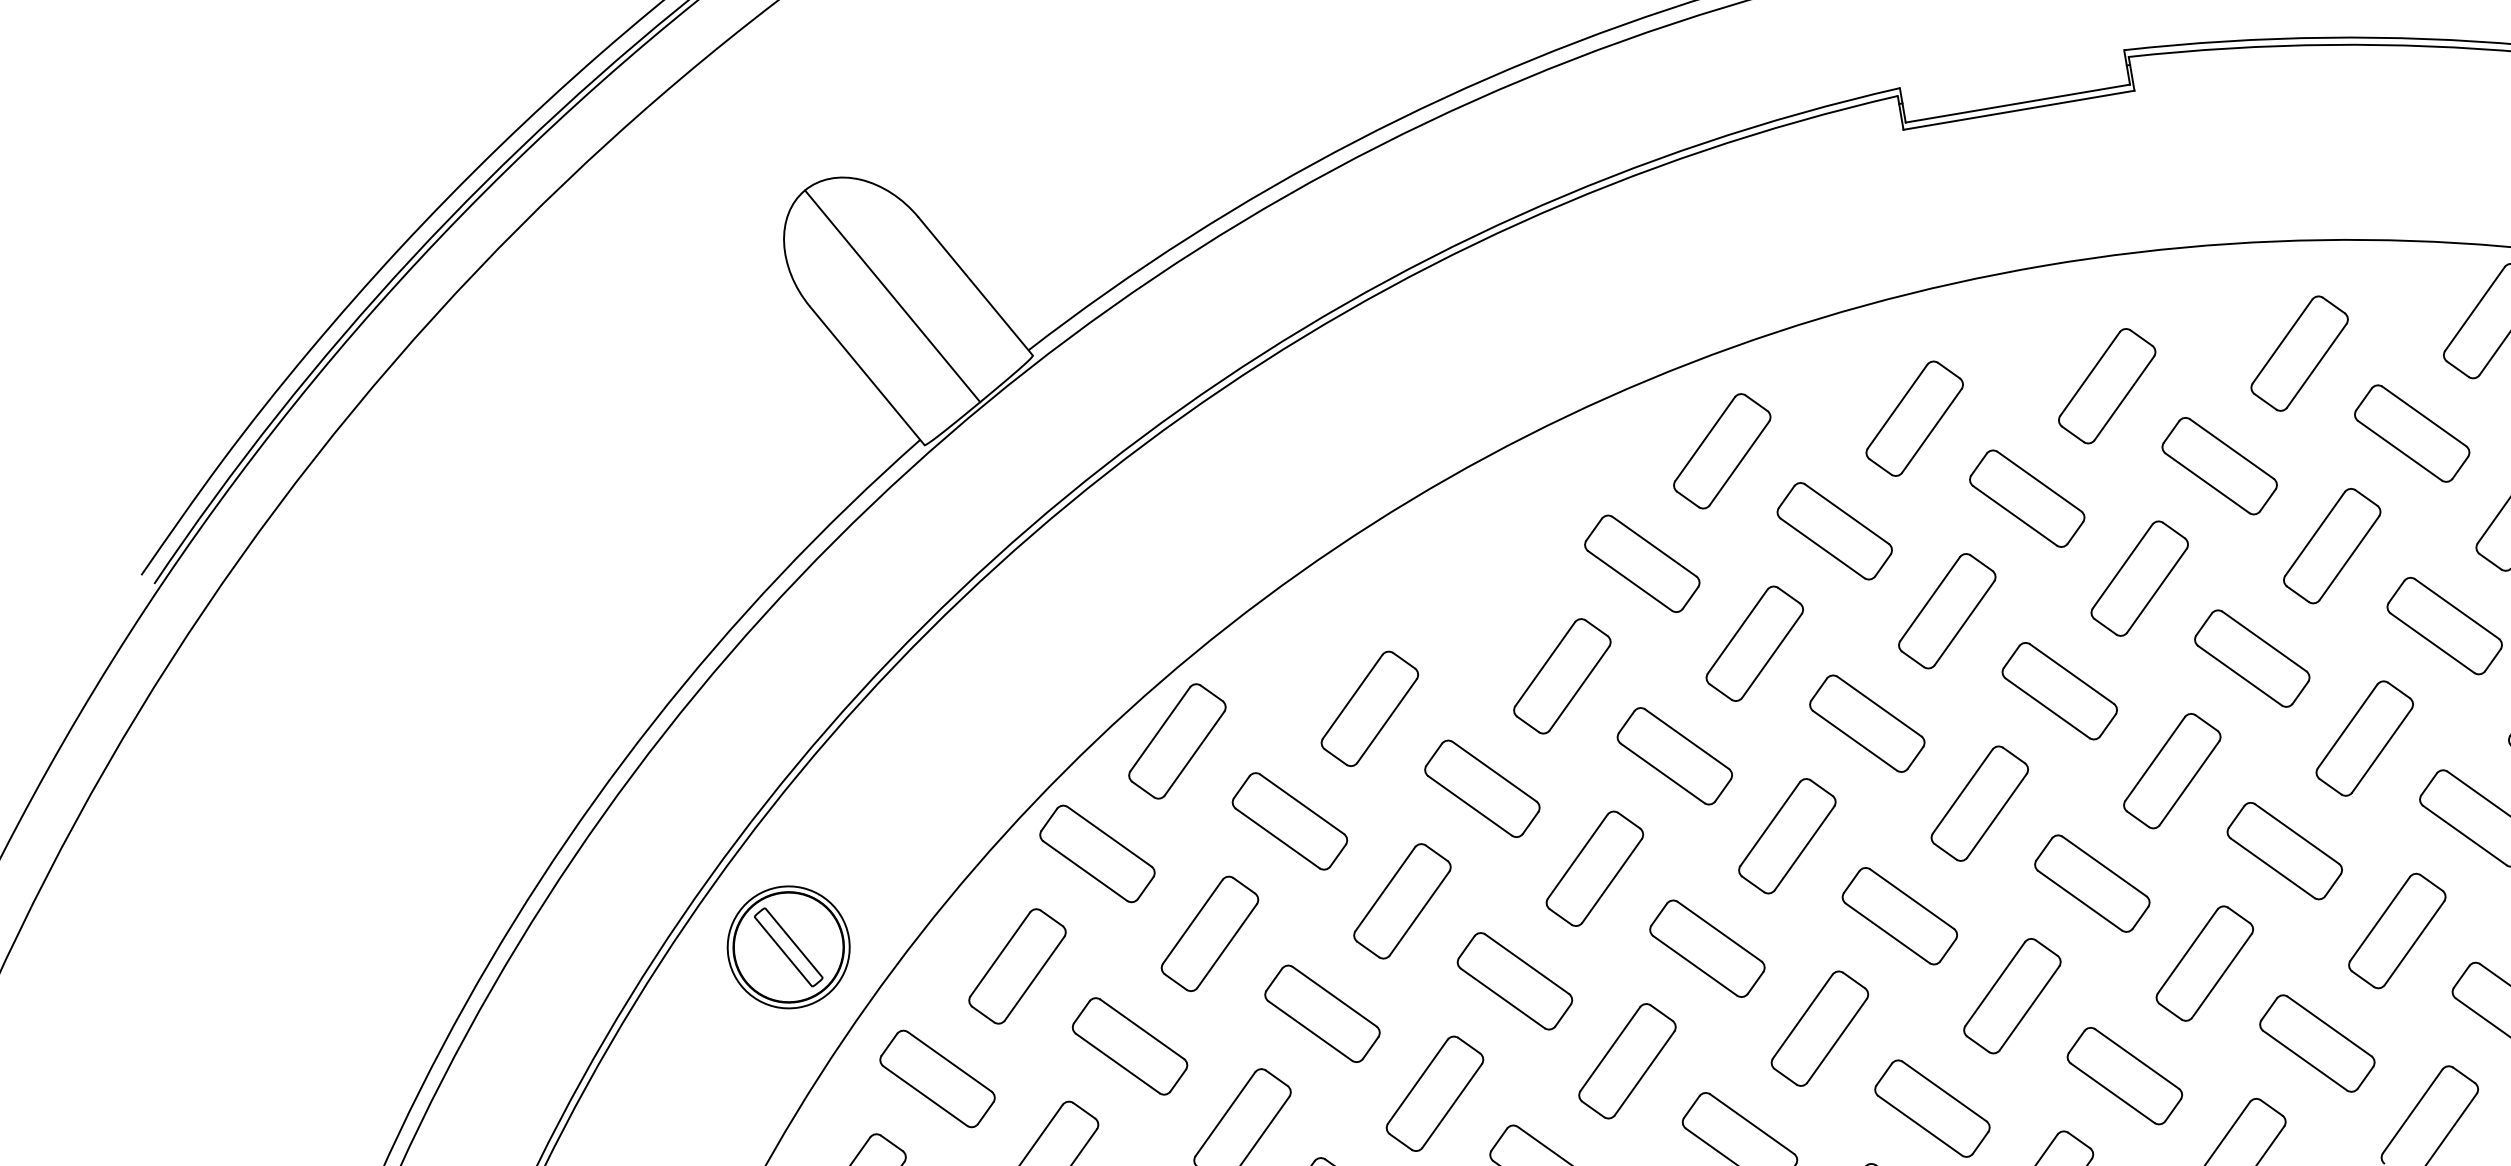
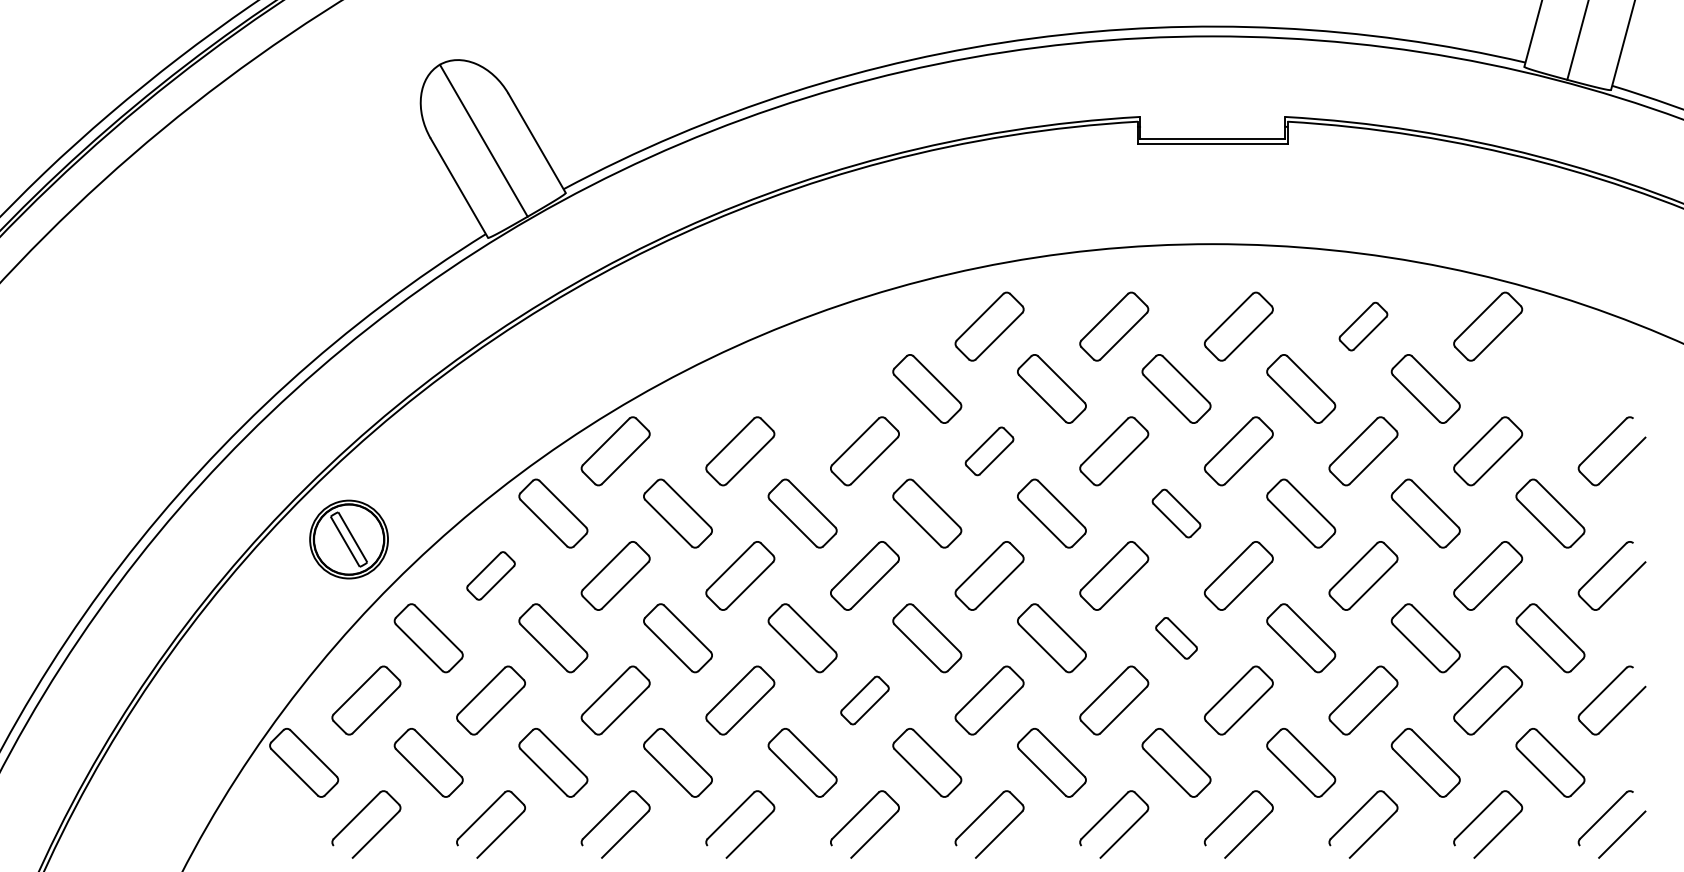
part: (2299, 353) -> (1363, 326), size x0.7
part: (1754, 644) -> (989, 451), size x0.7
part: (2059, 690) -> (1176, 513), size x0.7
part: (2092, 884) -> (1176, 638), size x0.6
part: (1016, 965) -> (490, 575), size x0.7
part: (1626, 1061) -> (864, 700), size x0.7

